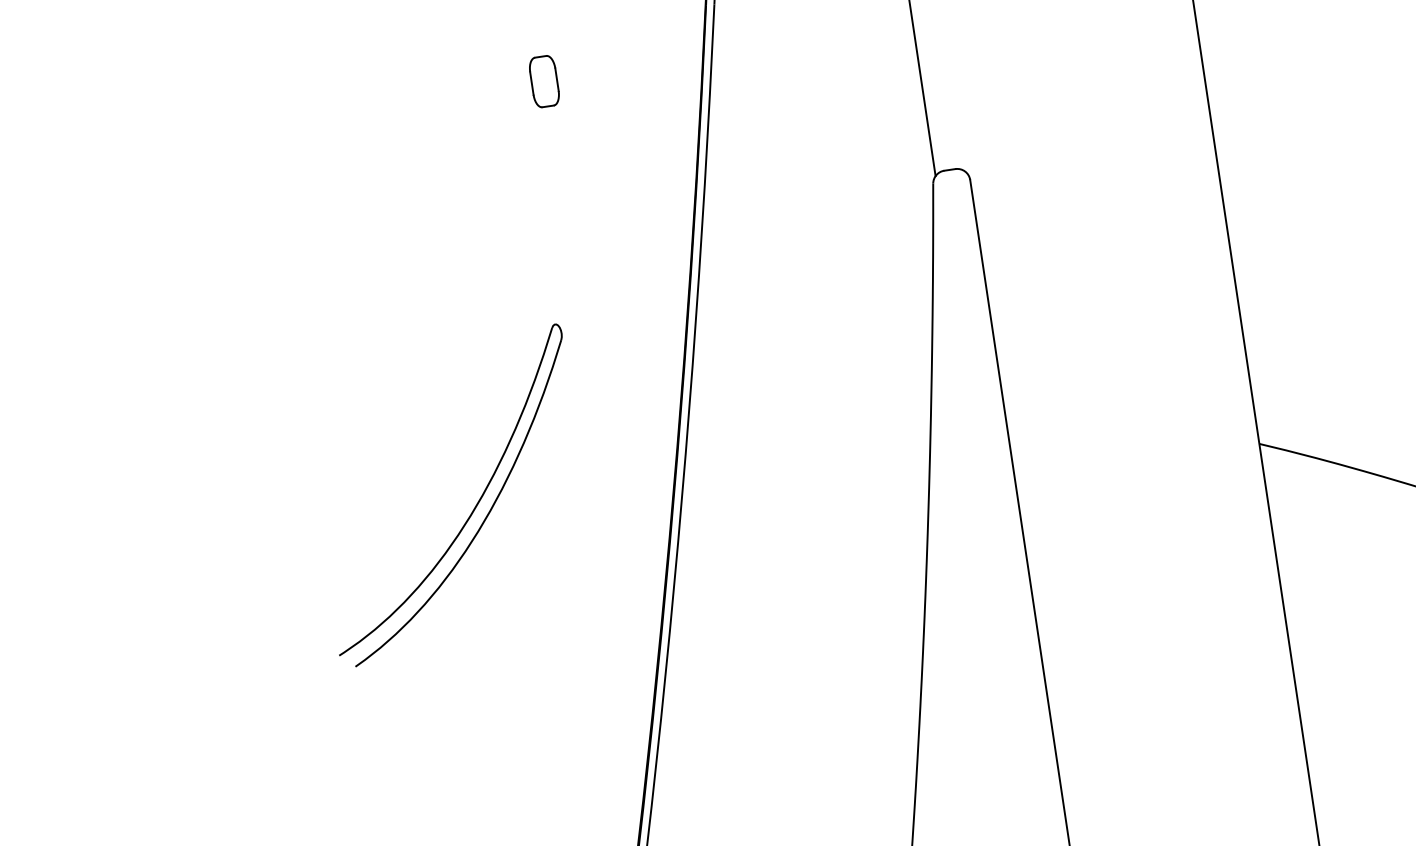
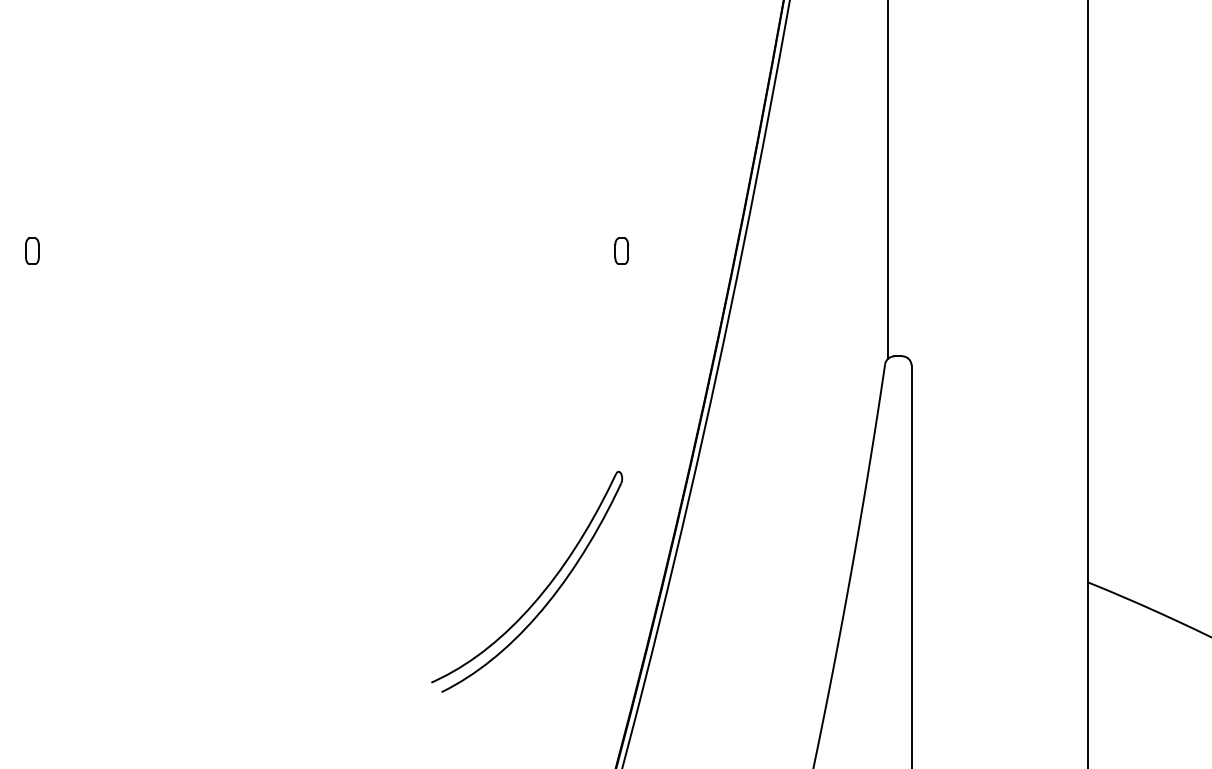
part: (544, 80) -> (621, 250), size x0.71
part: (473, 507) -> (541, 592), moved

